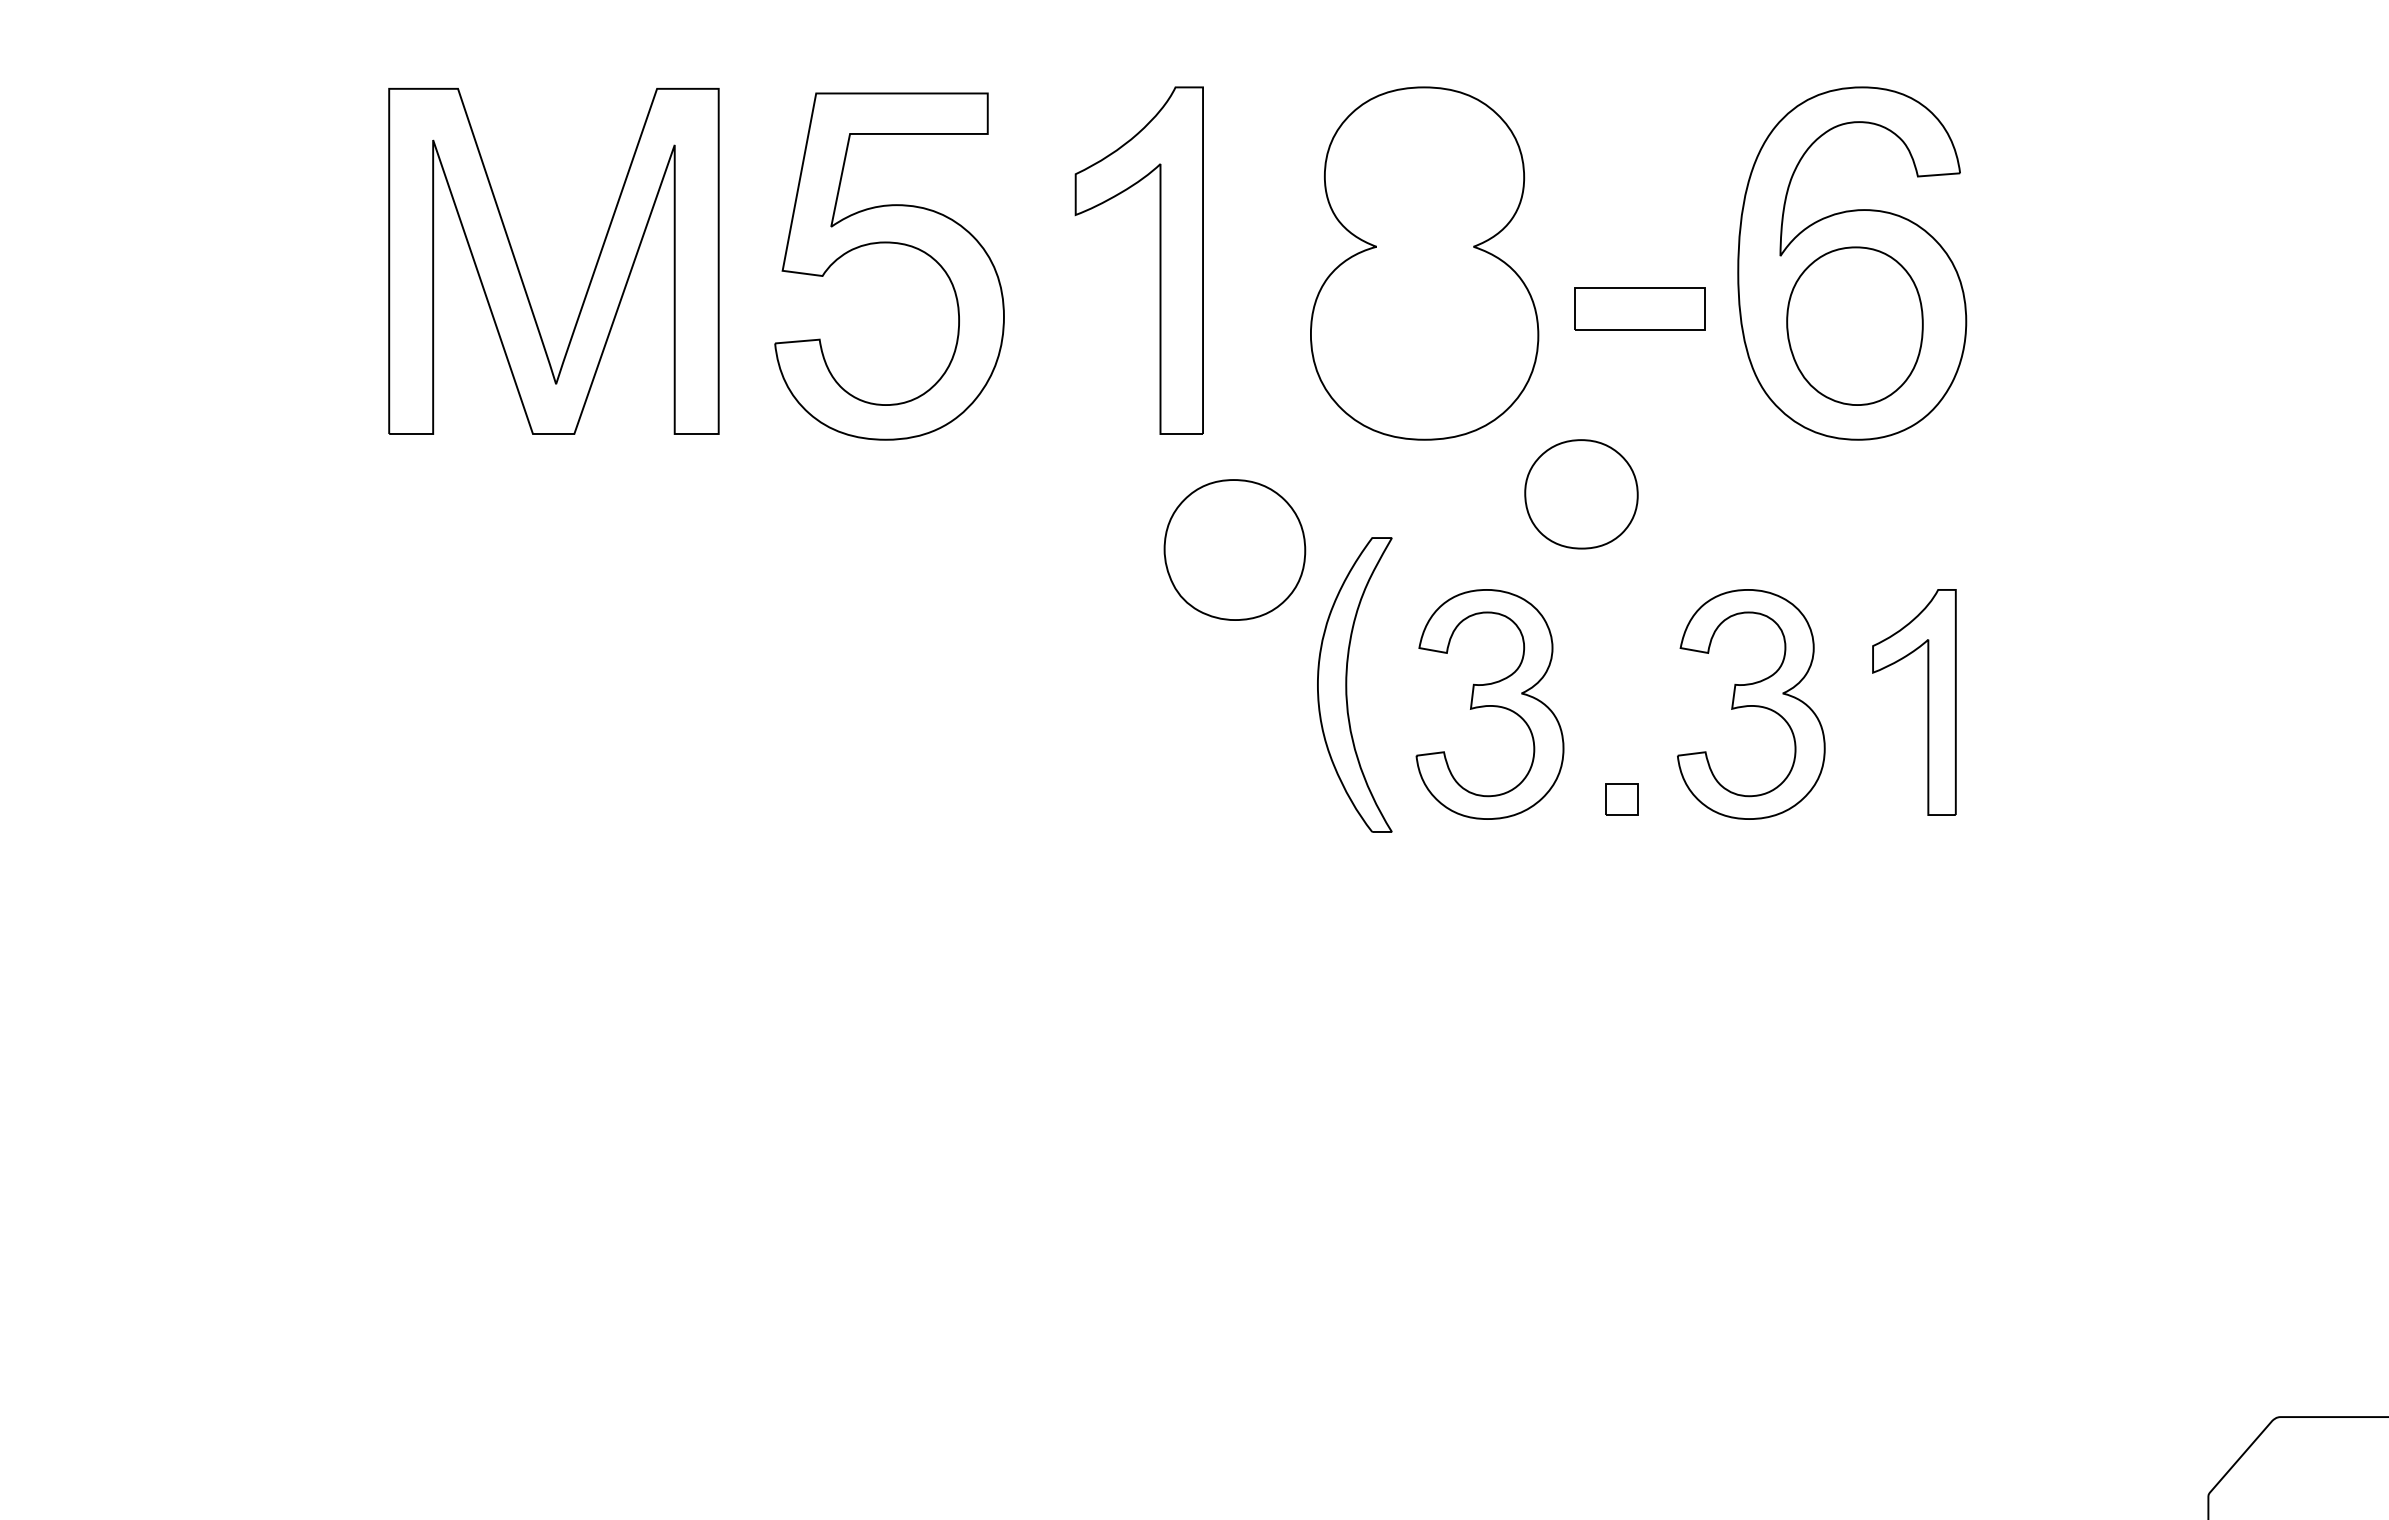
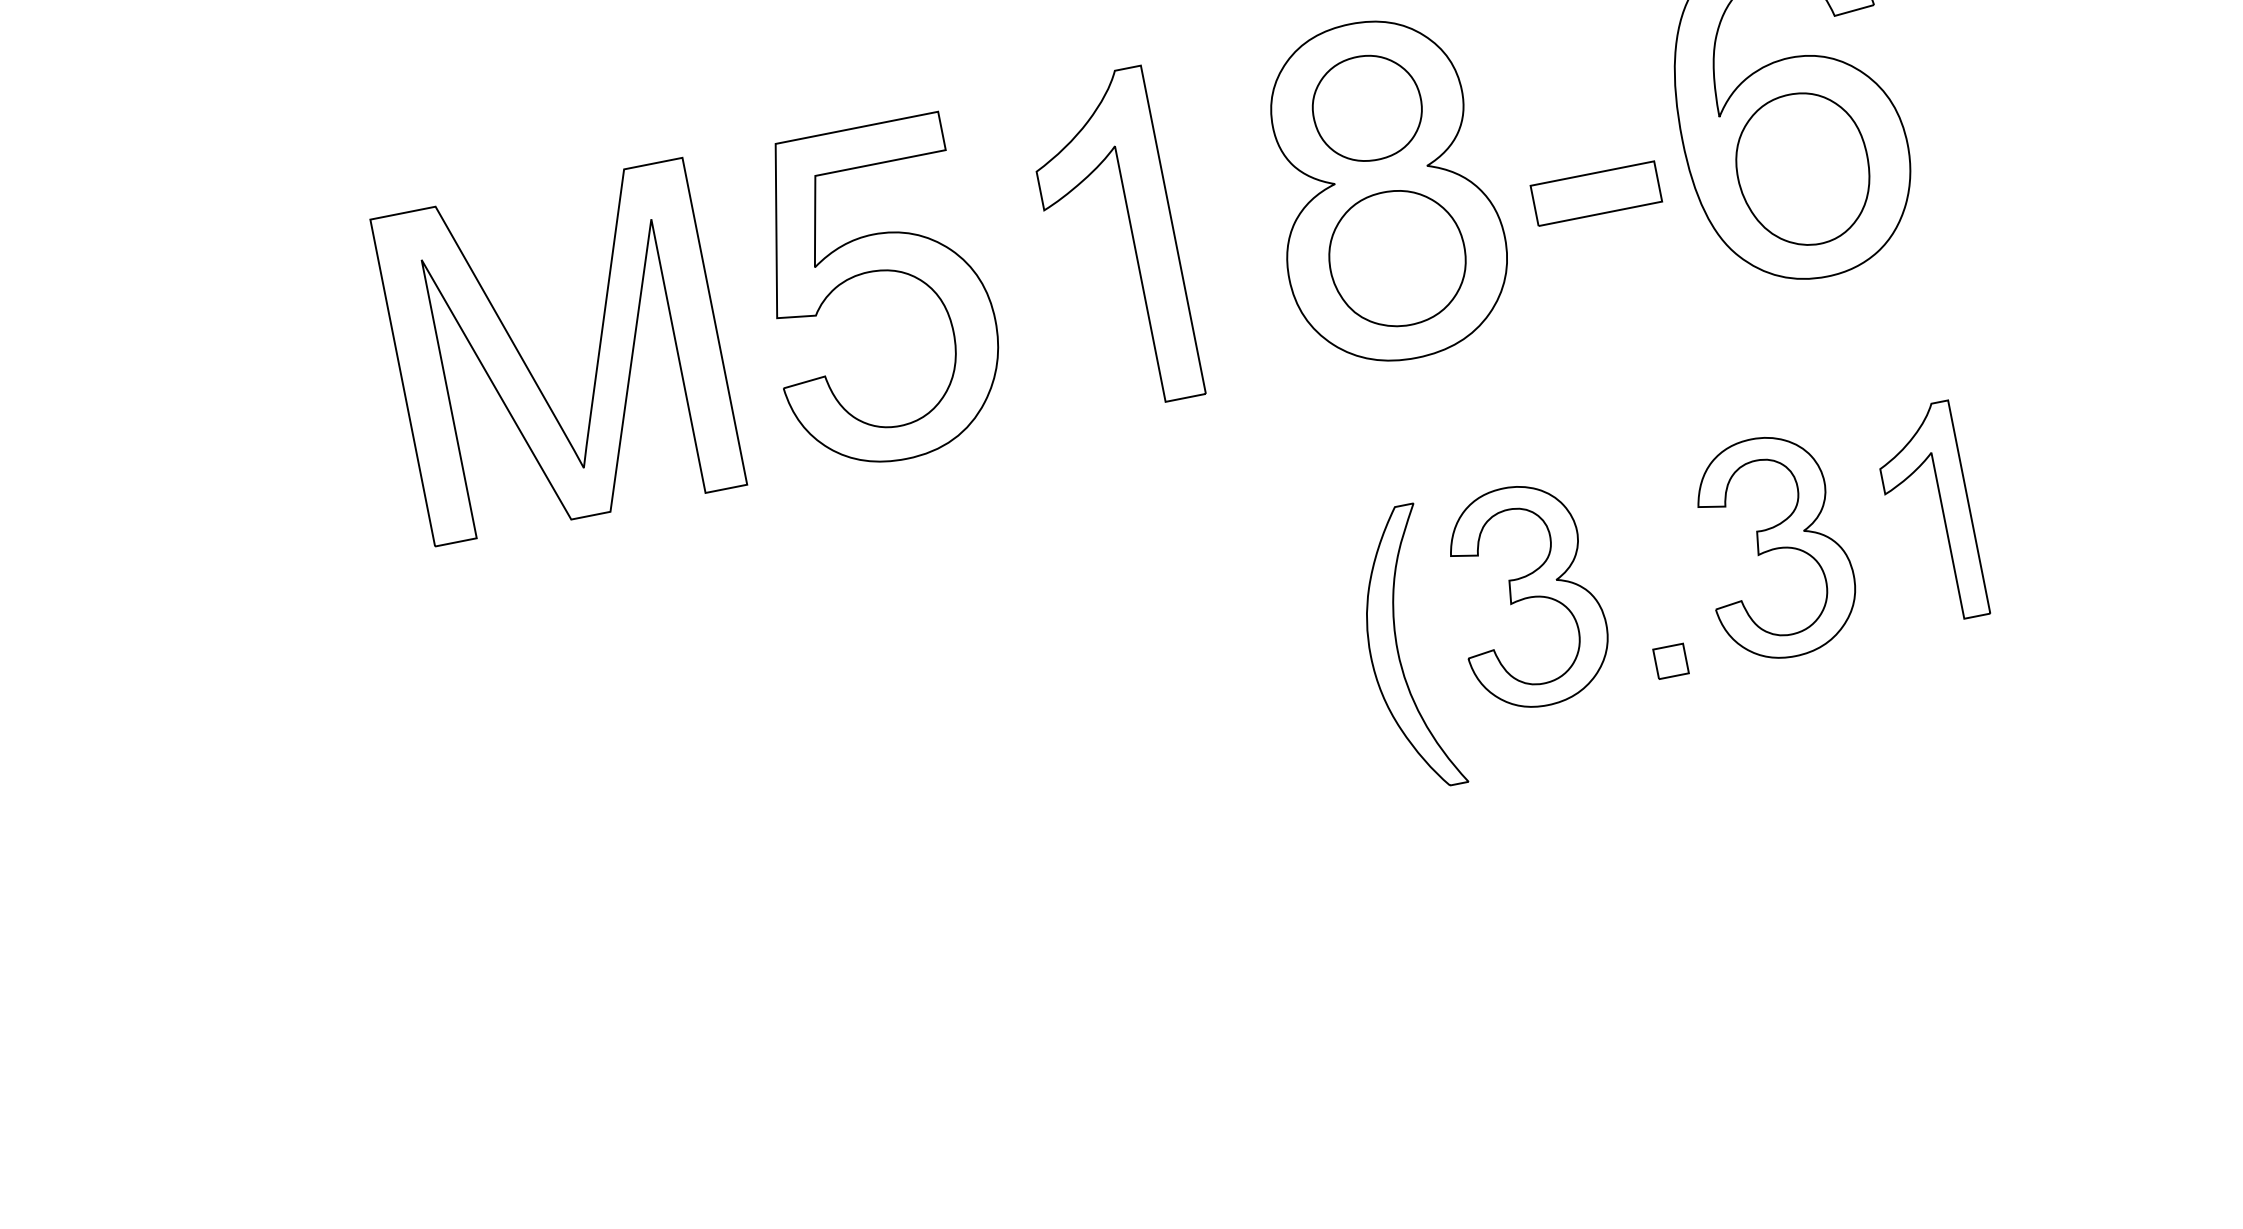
part: (1581, 494) -> (1367, 108), moved
part: (1234, 549) -> (1397, 258), moved
part: (1347, 684) -> (1398, 650), moved

